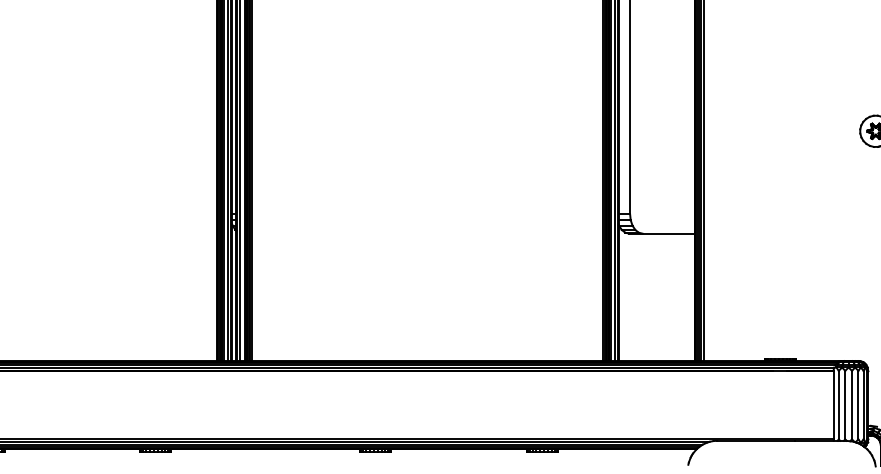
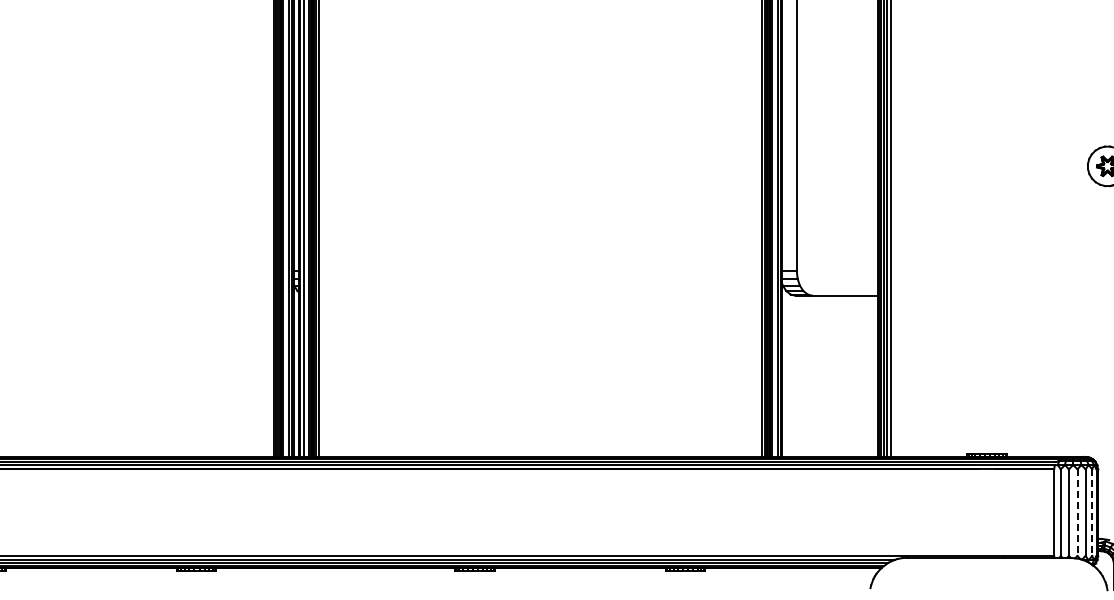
line: (852, 405) -> (1077, 513), solid -> dashed
line: (863, 405) -> (1092, 513), solid -> dashed

